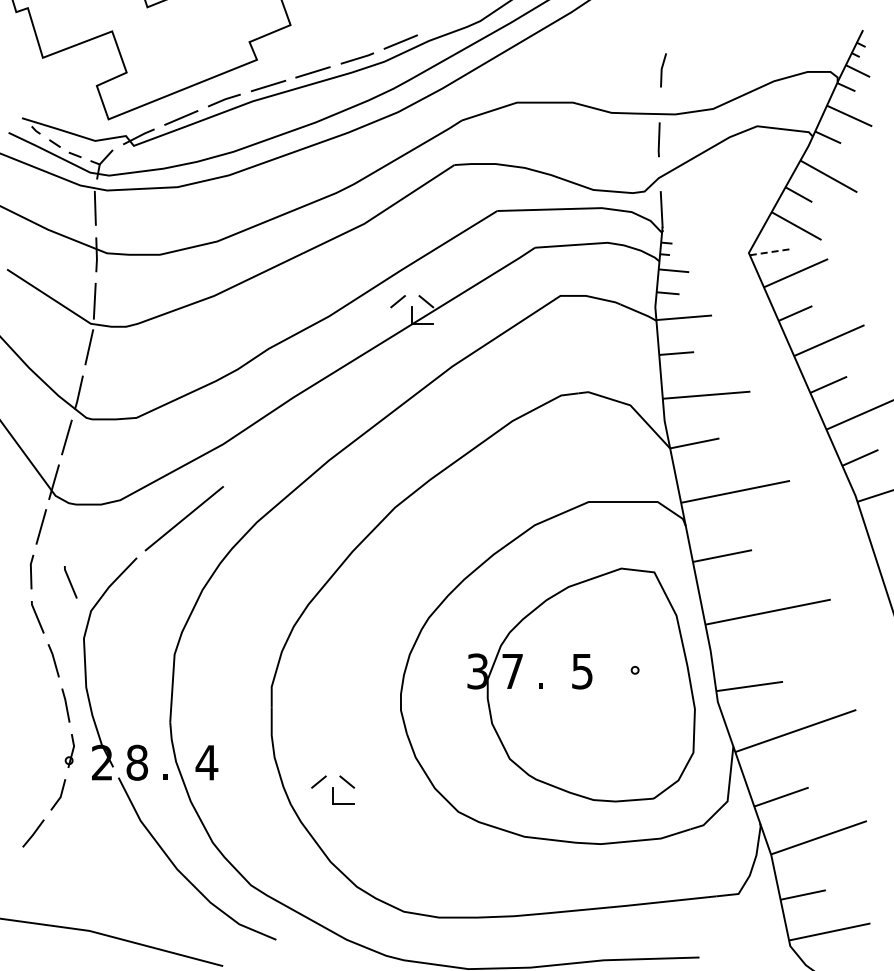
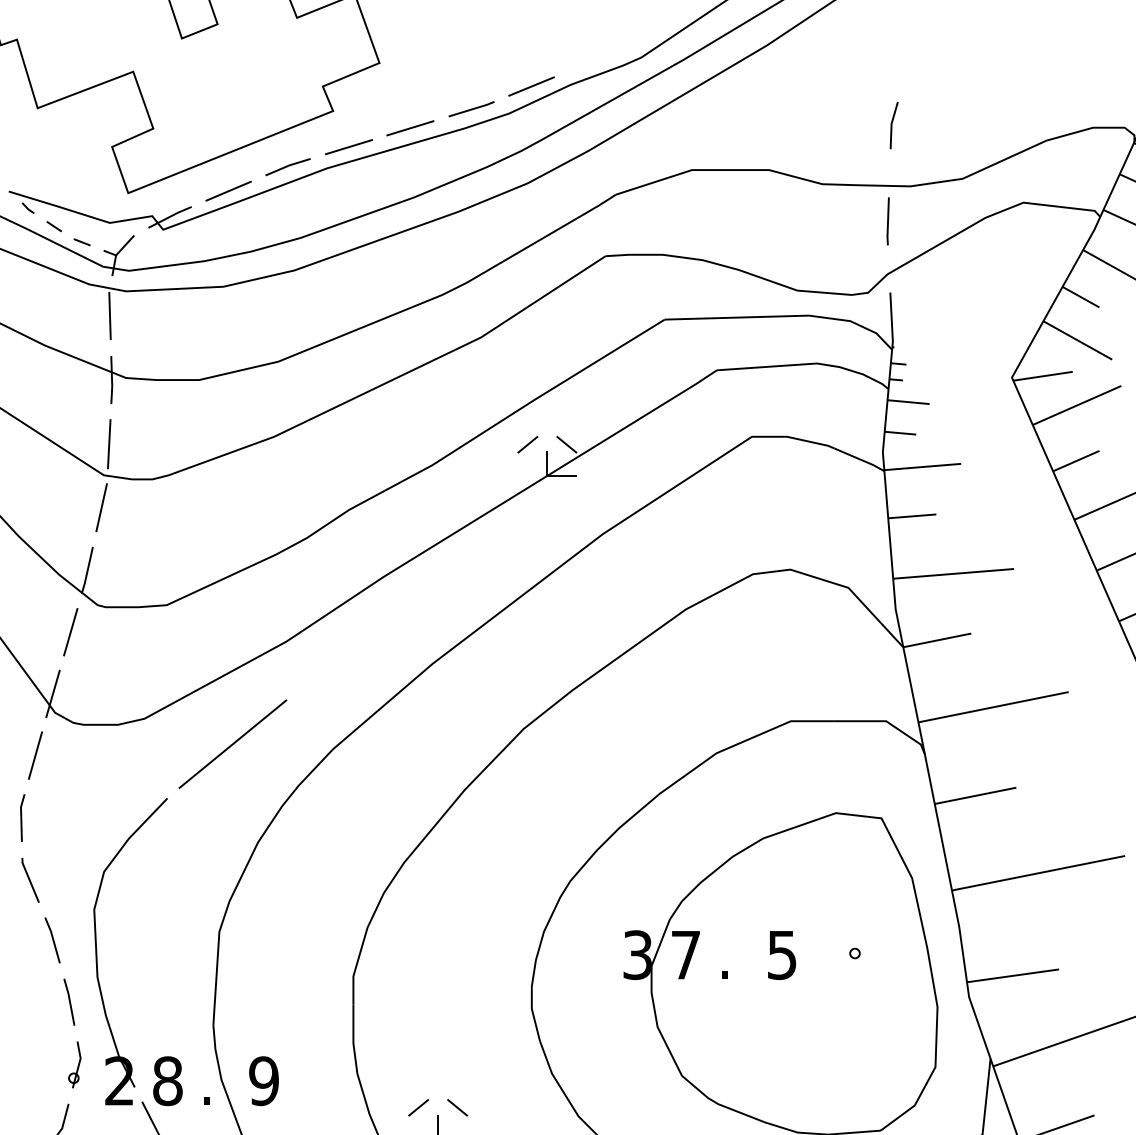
line: (771, 252) -> (1043, 376), dashed -> solid
line: (70, 582) -> (75, 832), removed
text: (206, 762) -> (263, 1080), 4 -> 9

